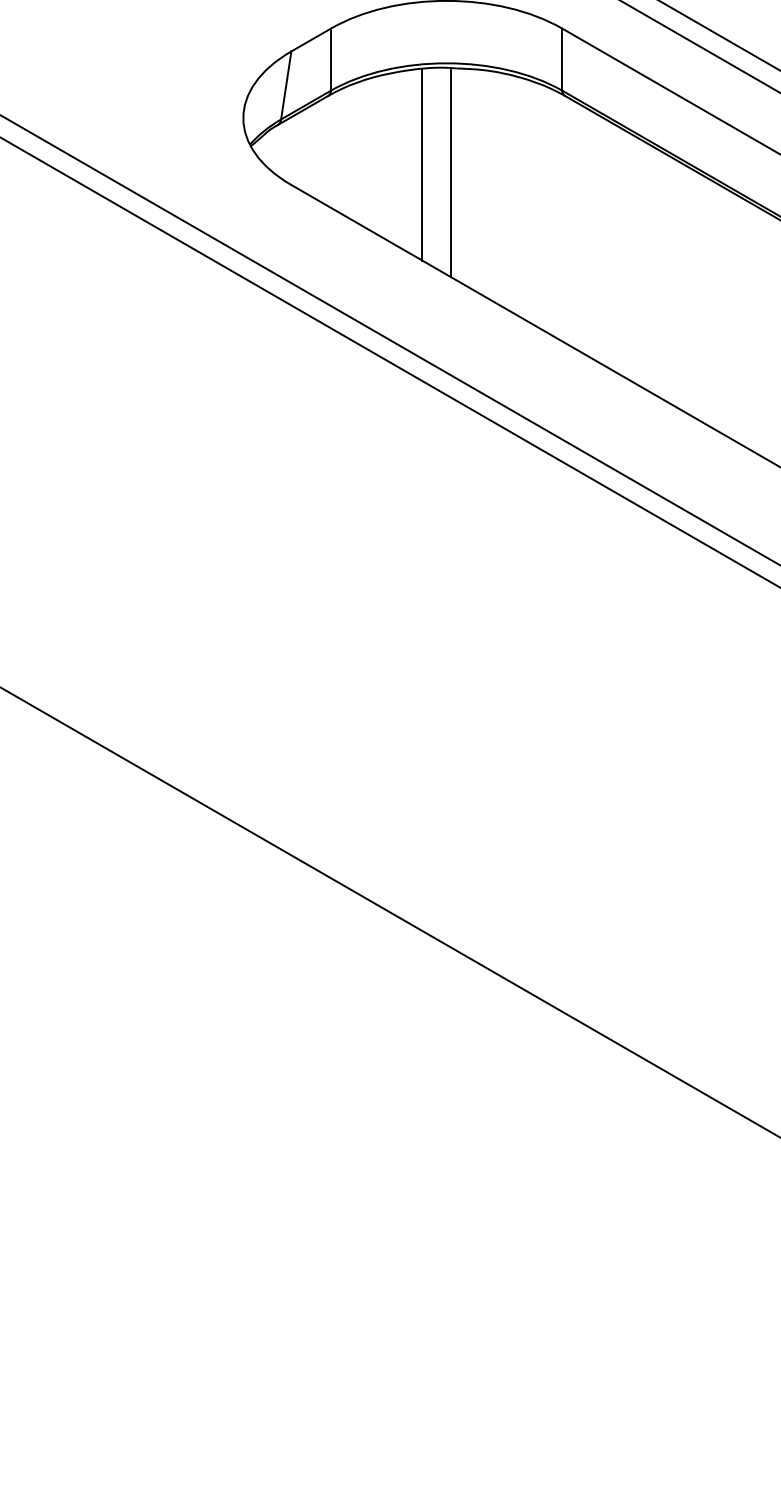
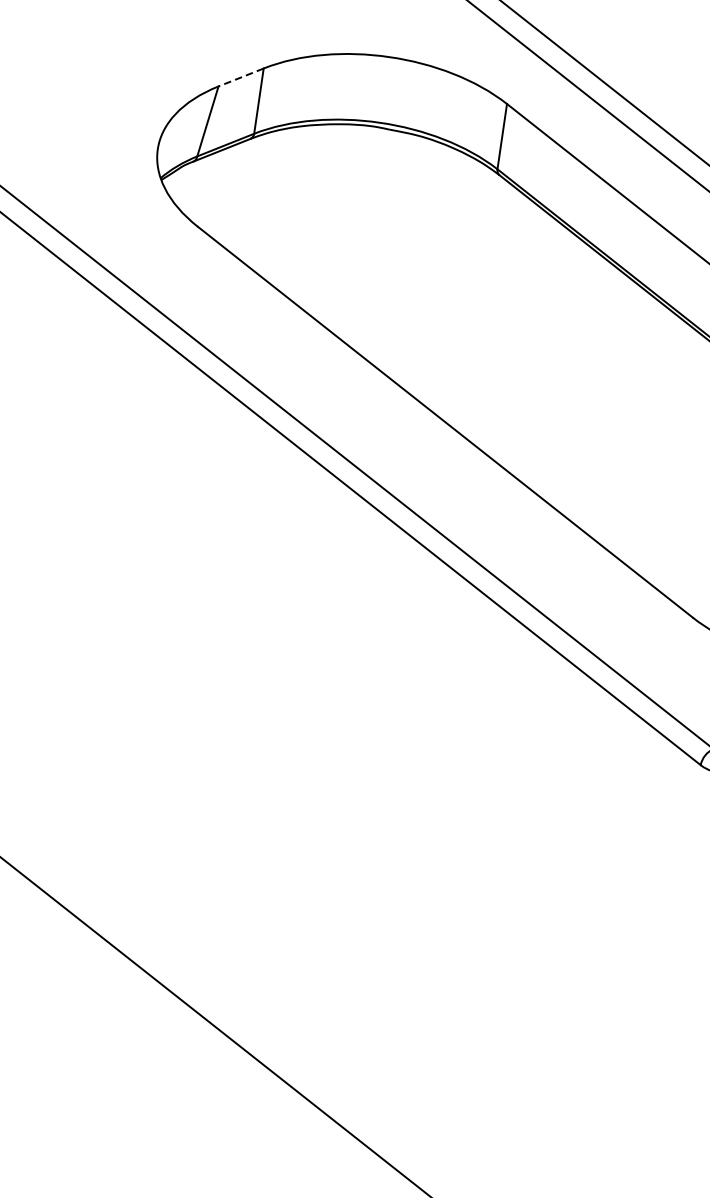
line: (311, 40) -> (241, 78), solid -> dashed
line: (422, 164) -> (339, 225), removed
line: (451, 172) -> (368, 238), removed

